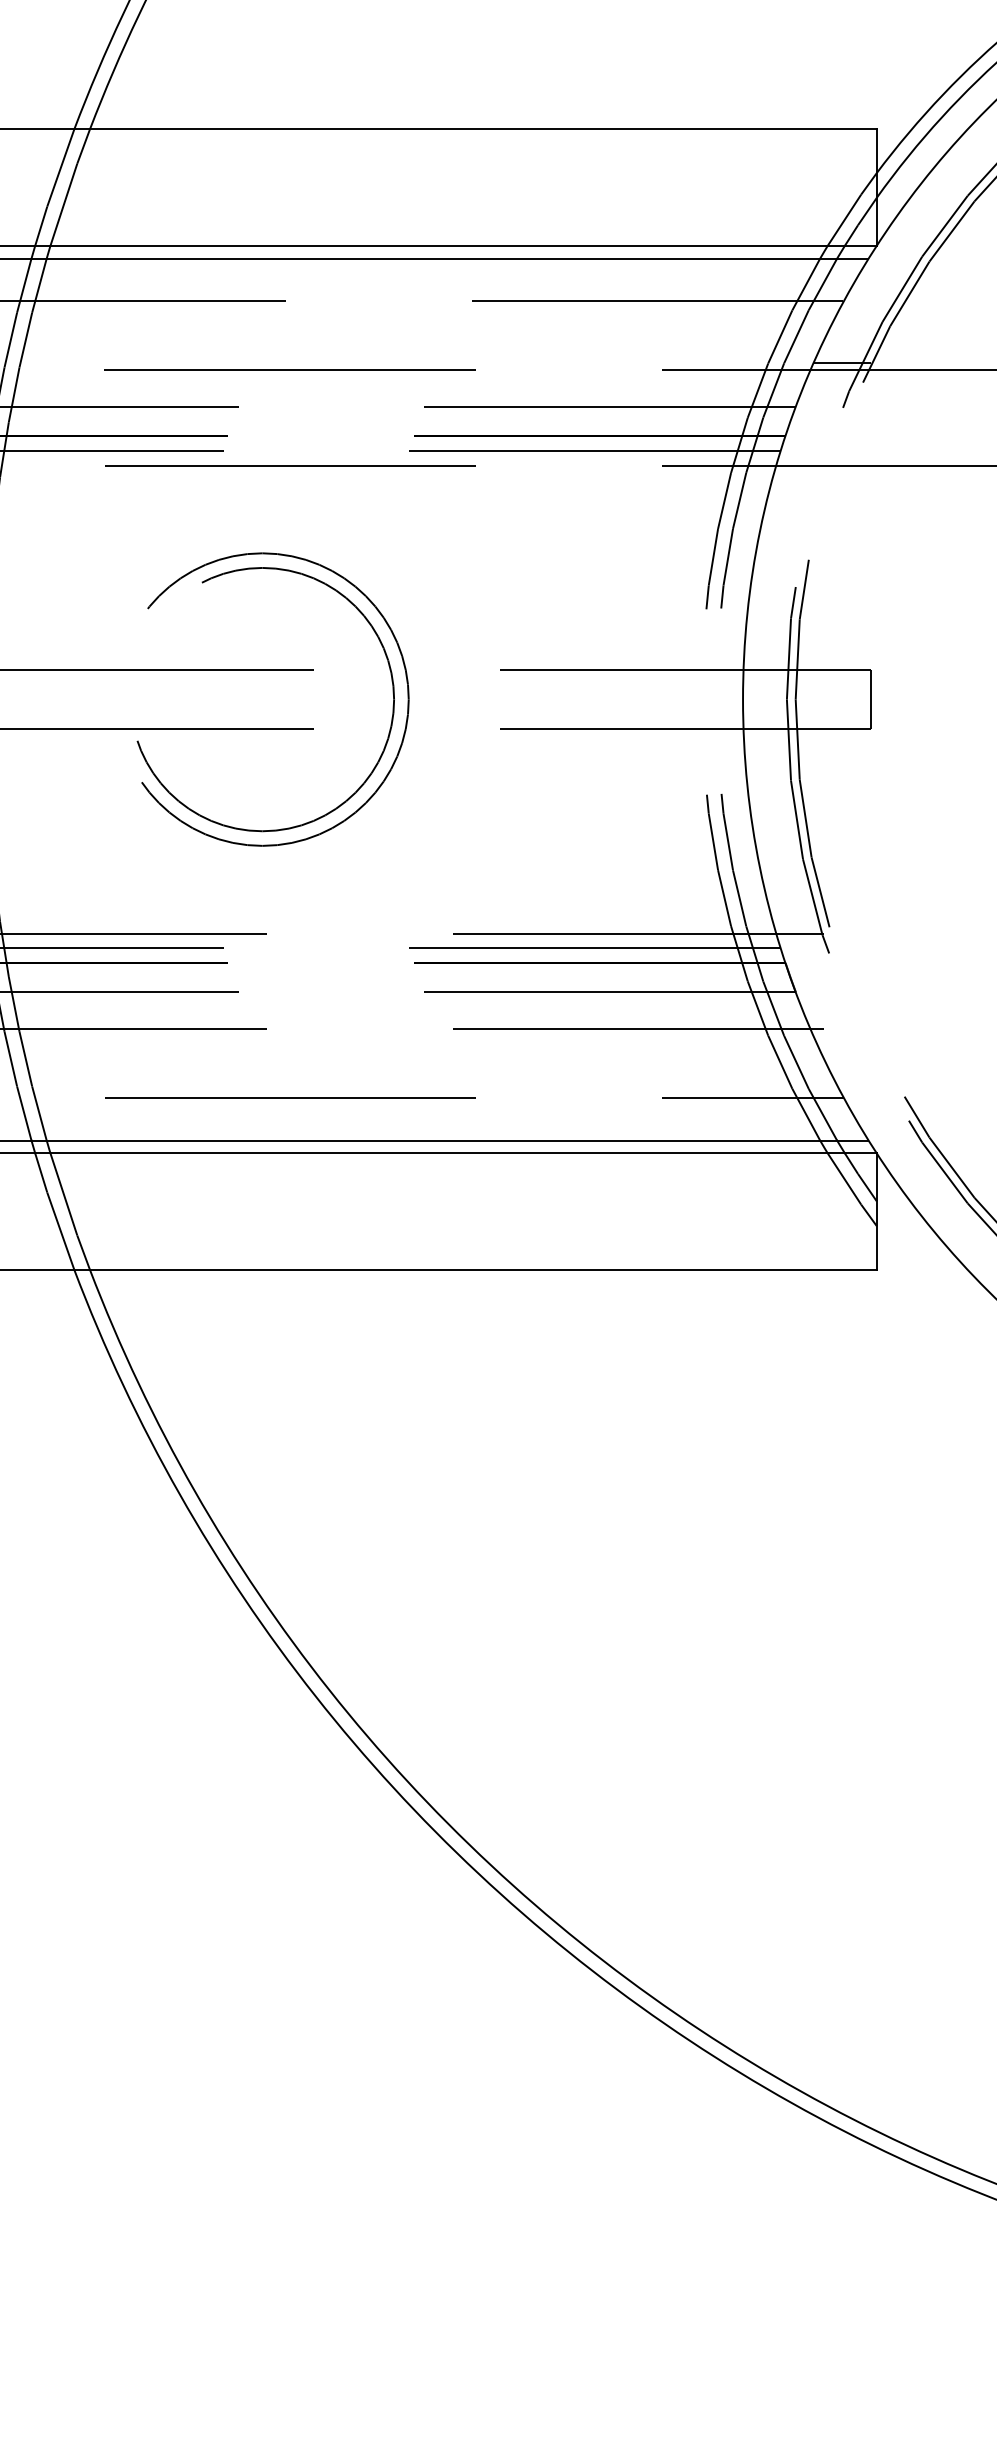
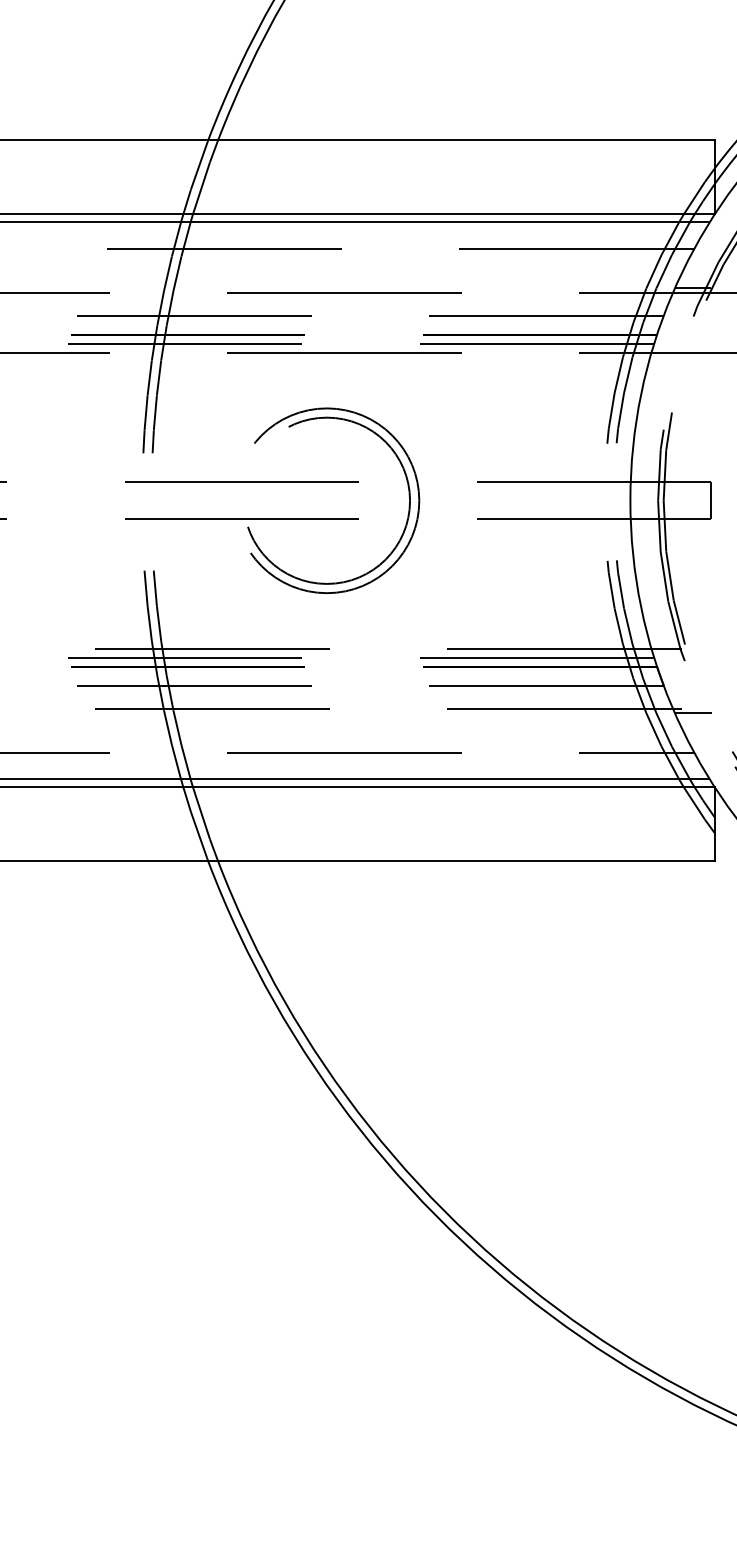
line: (842, 1036) -> (693, 713), added

